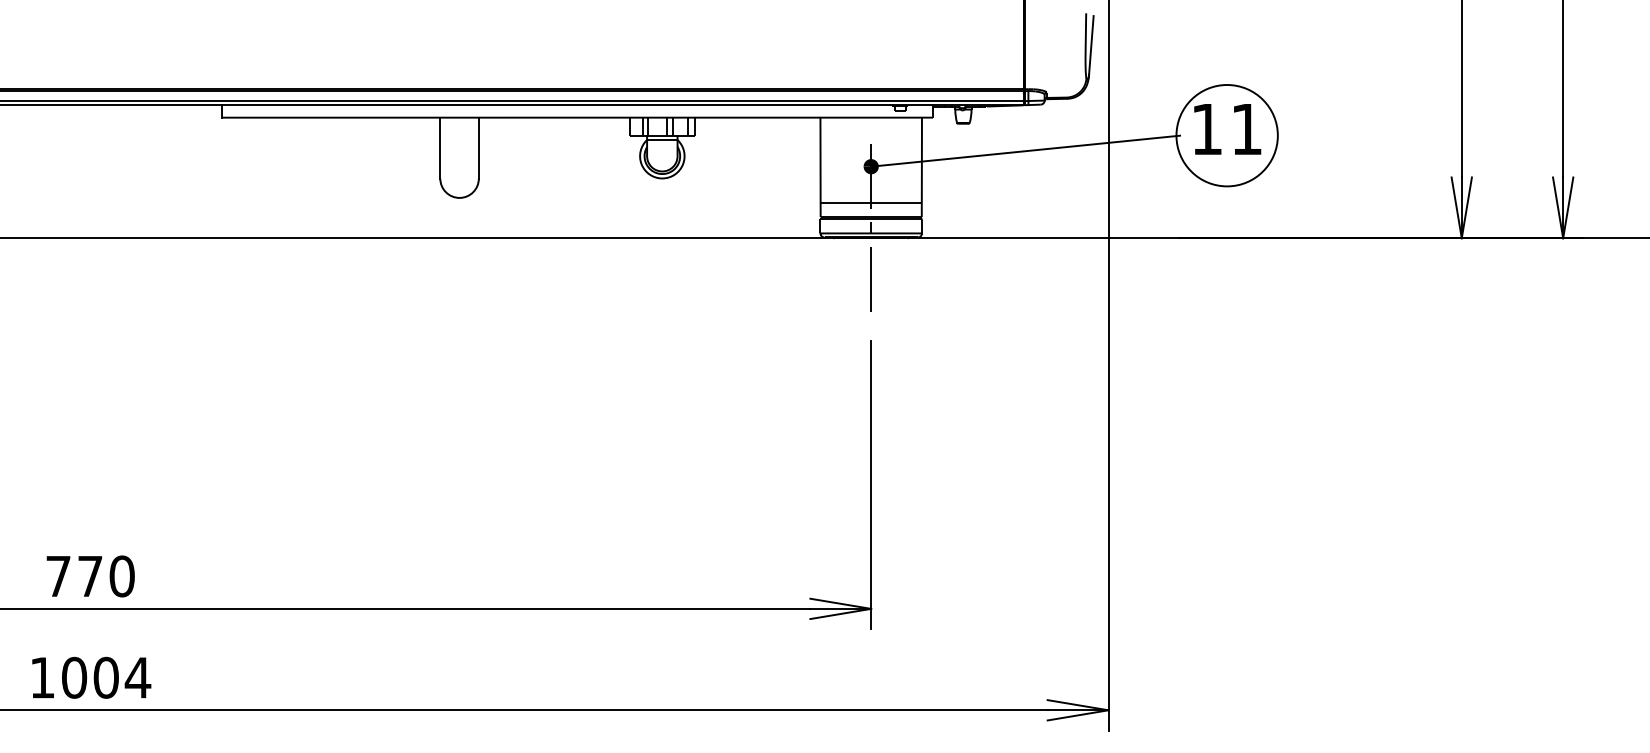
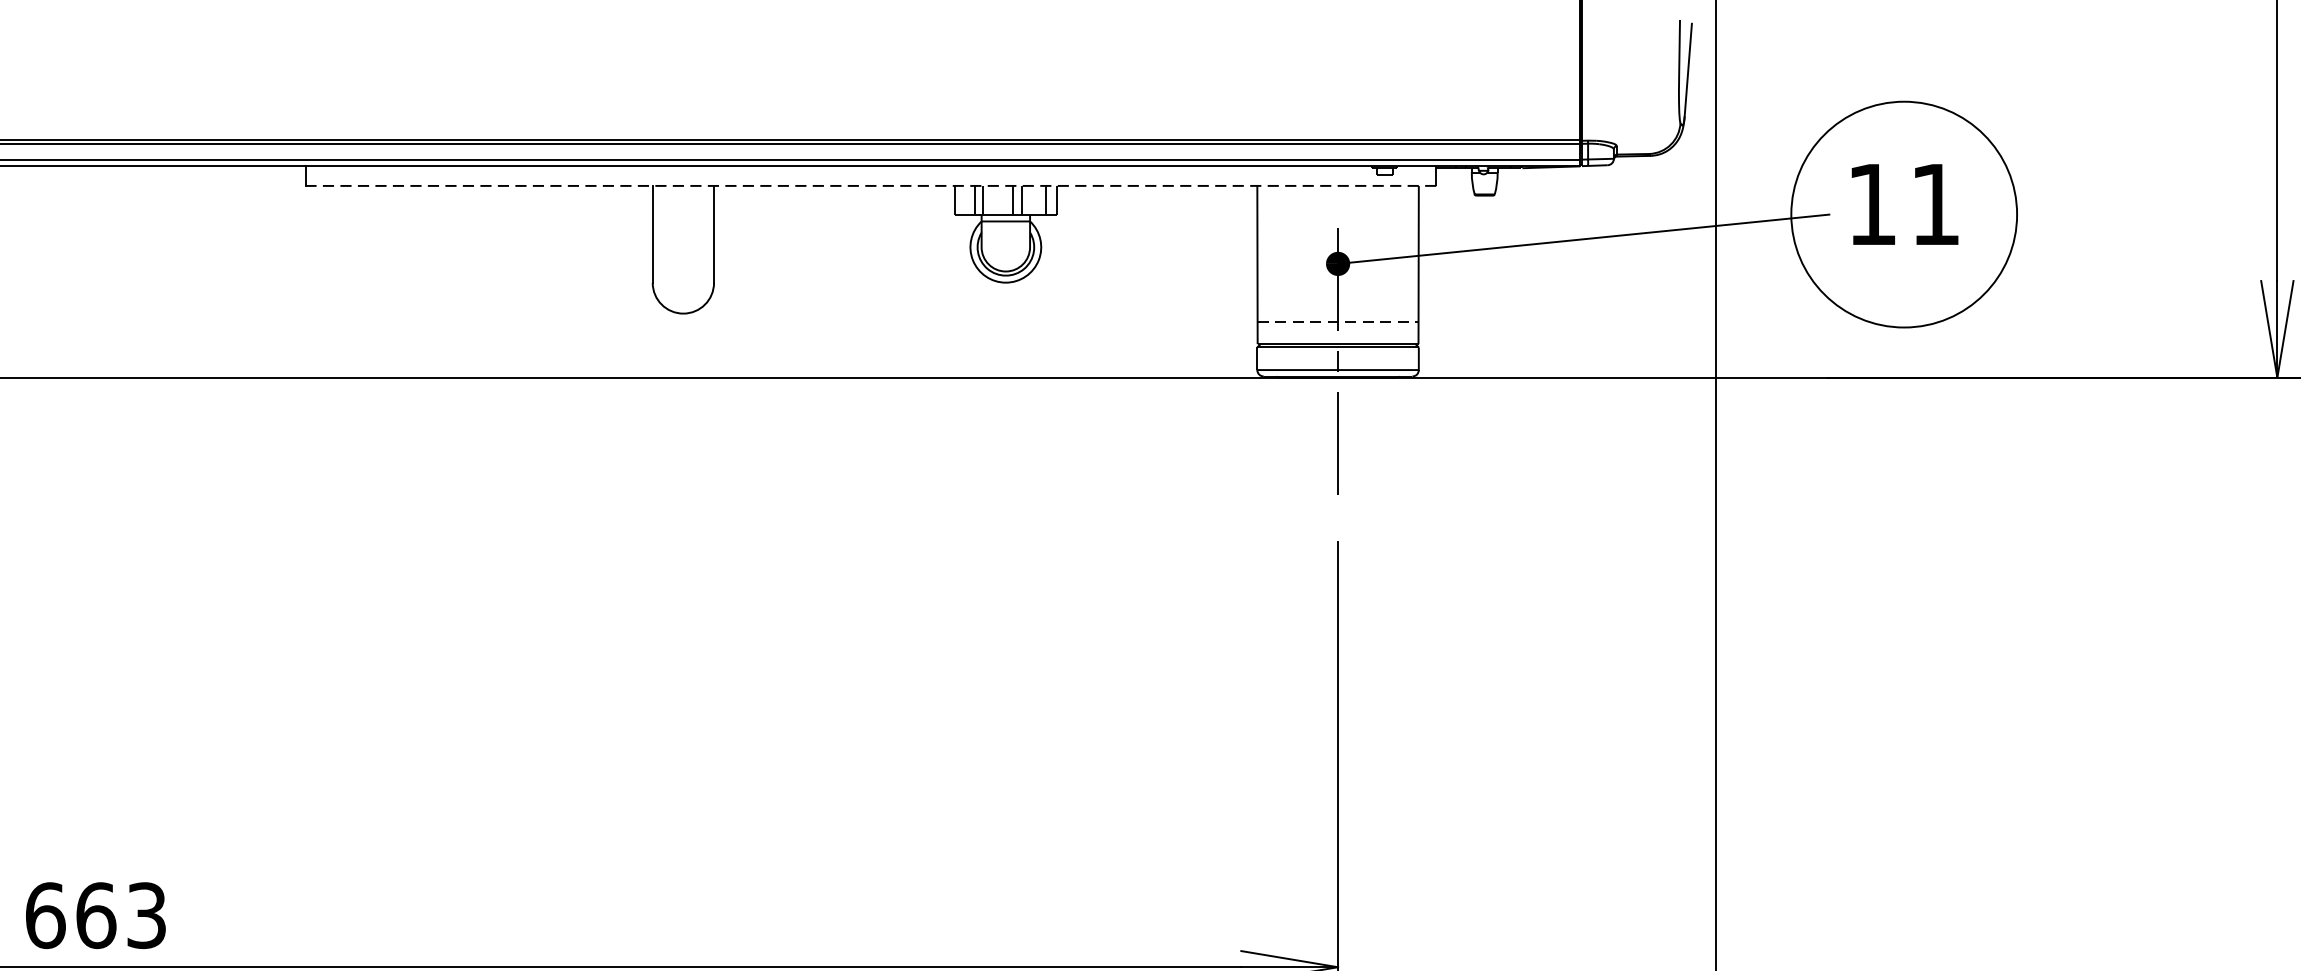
line: (577, 117) -> (870, 185), solid -> dashed
circle: (1226, 135) -> (1903, 214), size x1.4
line: (871, 202) -> (1338, 320), solid -> dashed
text: (90, 576) -> (96, 915), 770 -> 663

